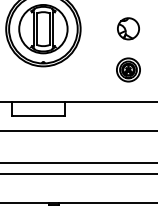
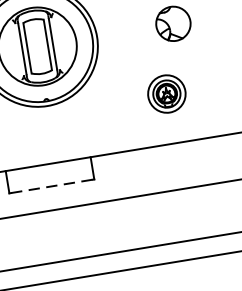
part: (128, 69) -> (166, 93), moved
line: (38, 115) -> (52, 185), solid -> dashed

